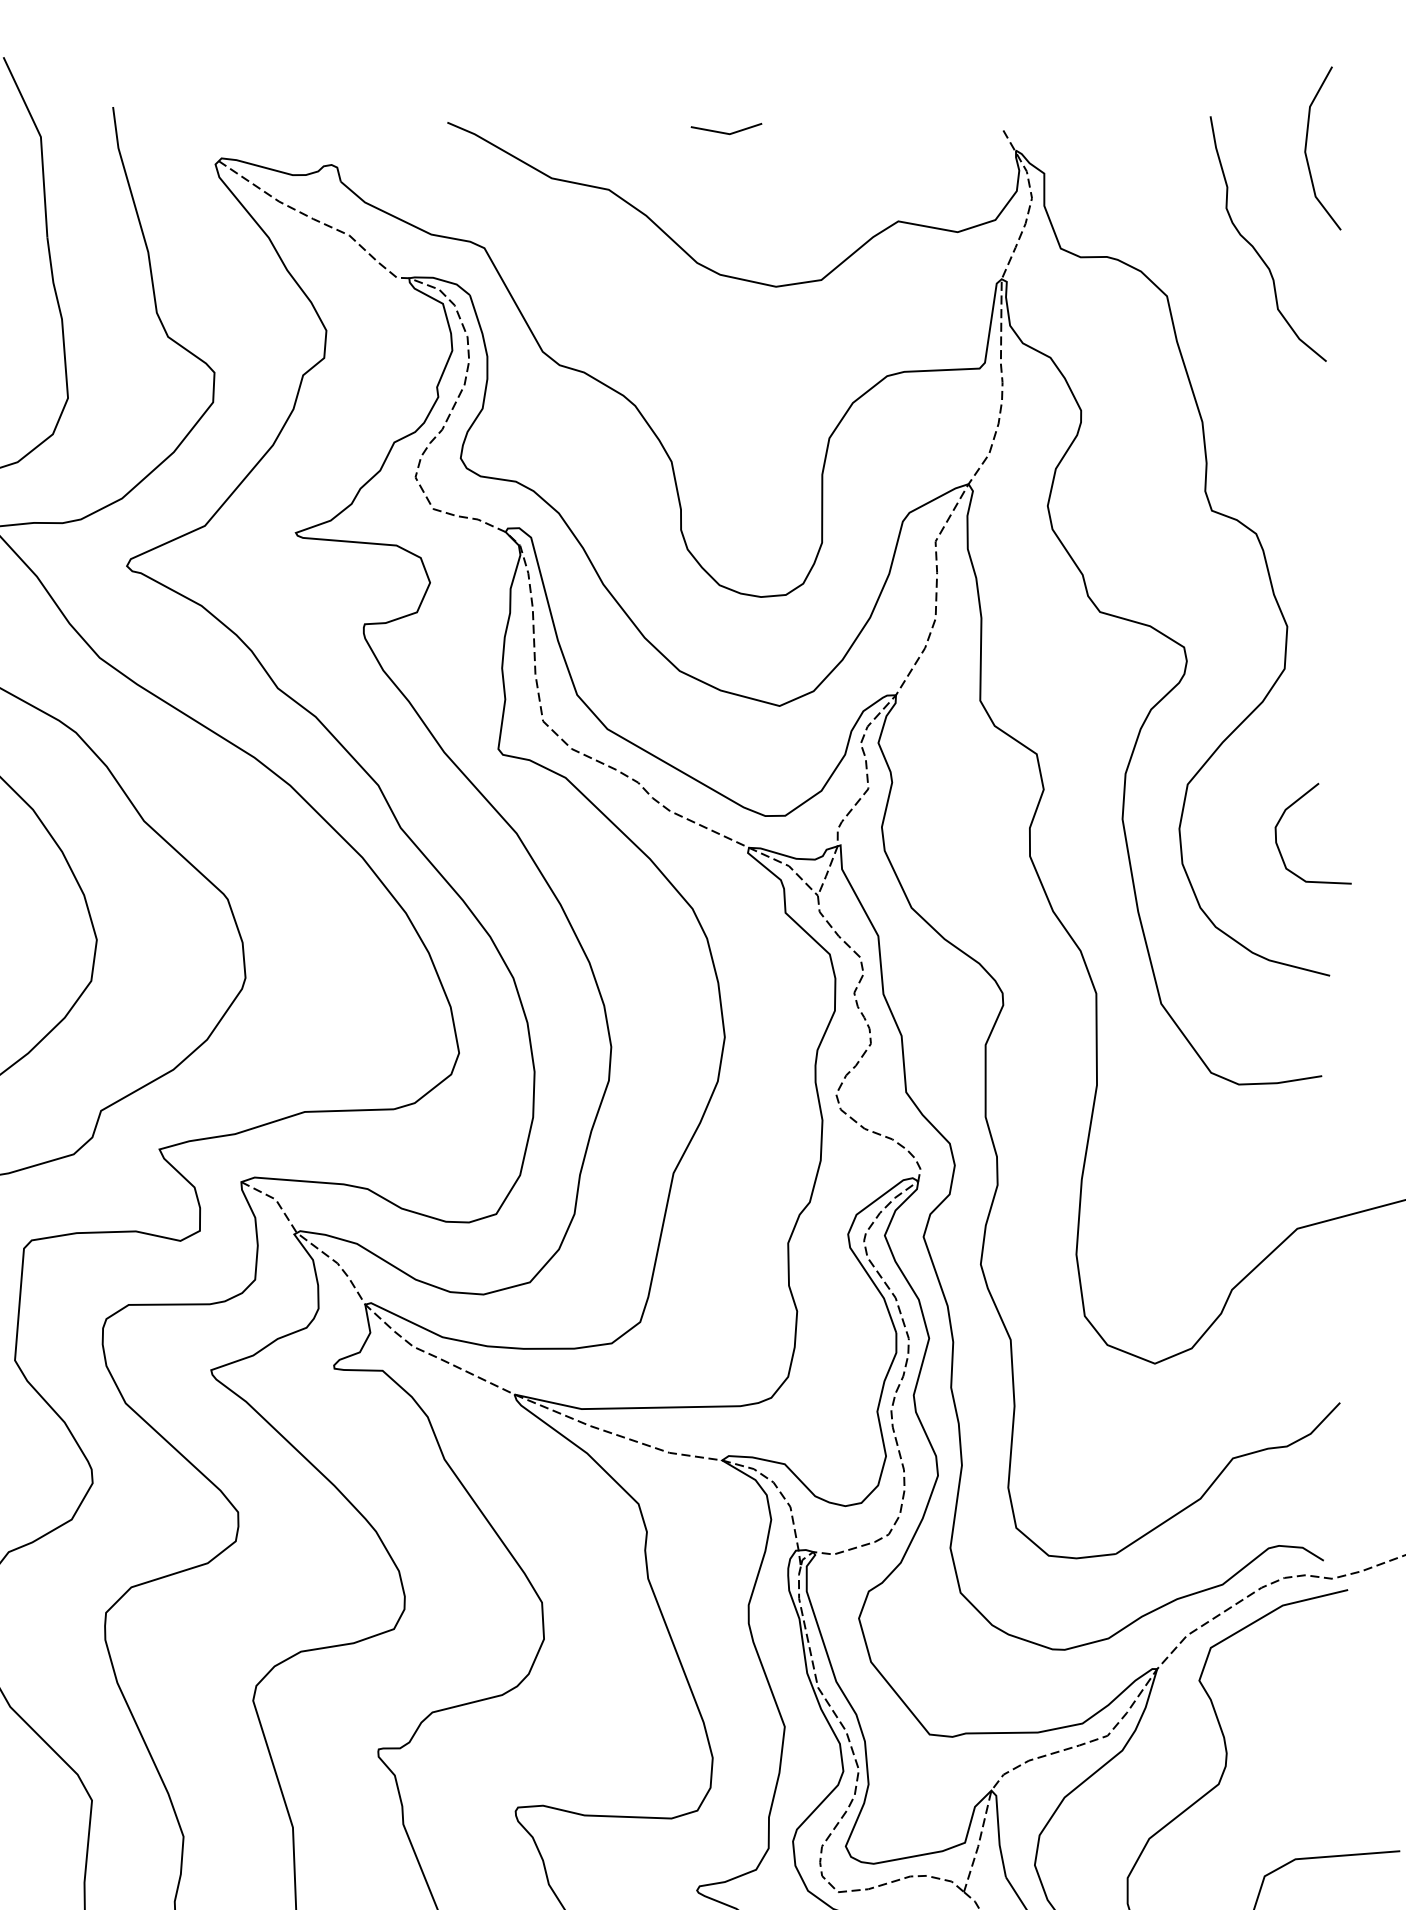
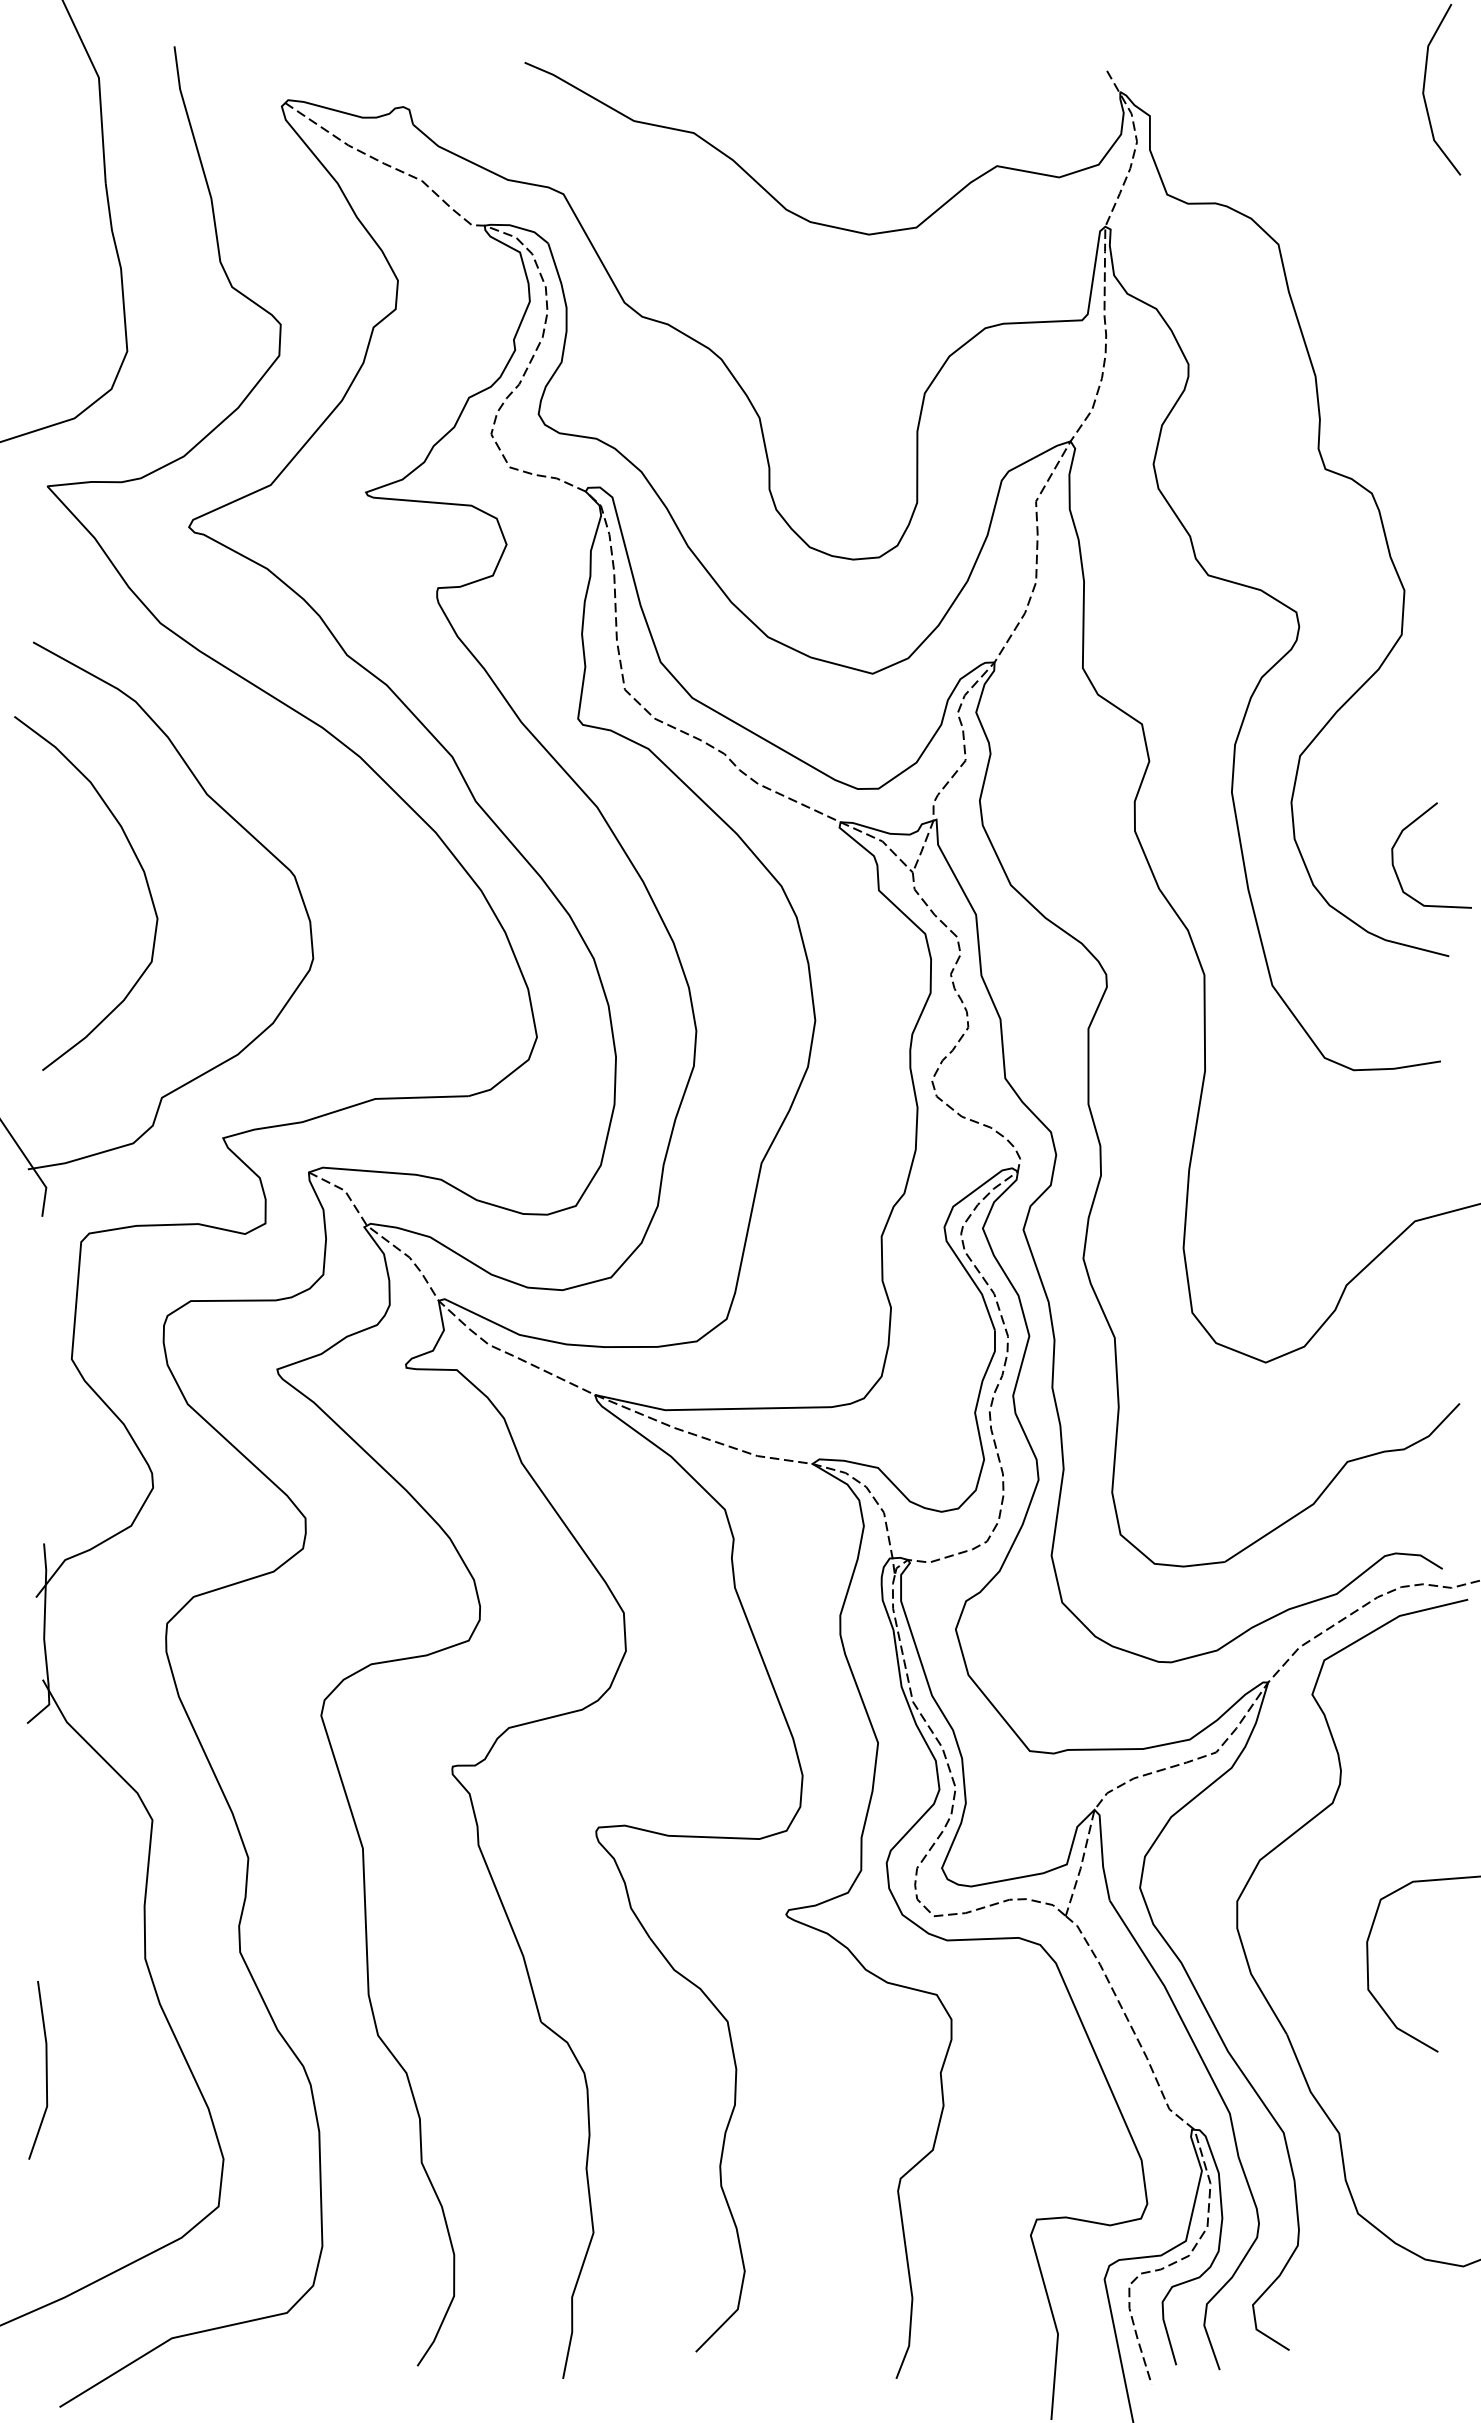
line: (724, 132) -> (814, 72), removed
curve: (1254, 247) -> (1370, 193), removed
curve: (1291, 806) -> (1408, 827), moved

